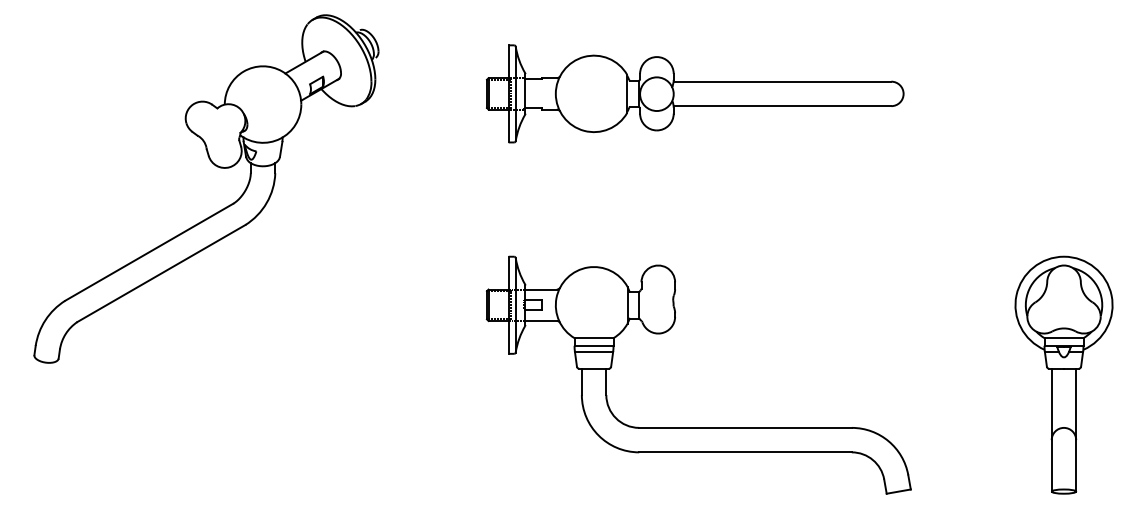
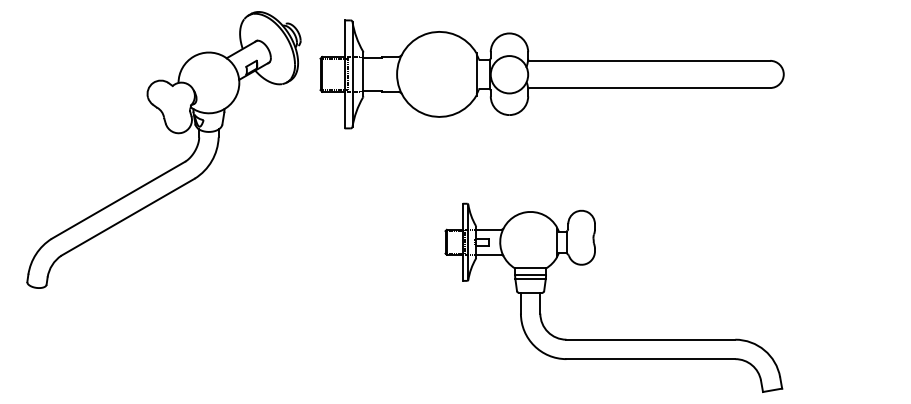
part: (695, 93) -> (552, 74), size x1.4
part: (668, 331) -> (589, 263), moved
part: (1063, 374) -> (844, 297), removed

